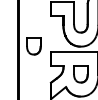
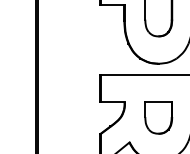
part: (33, 46) -> (66, 63), removed

